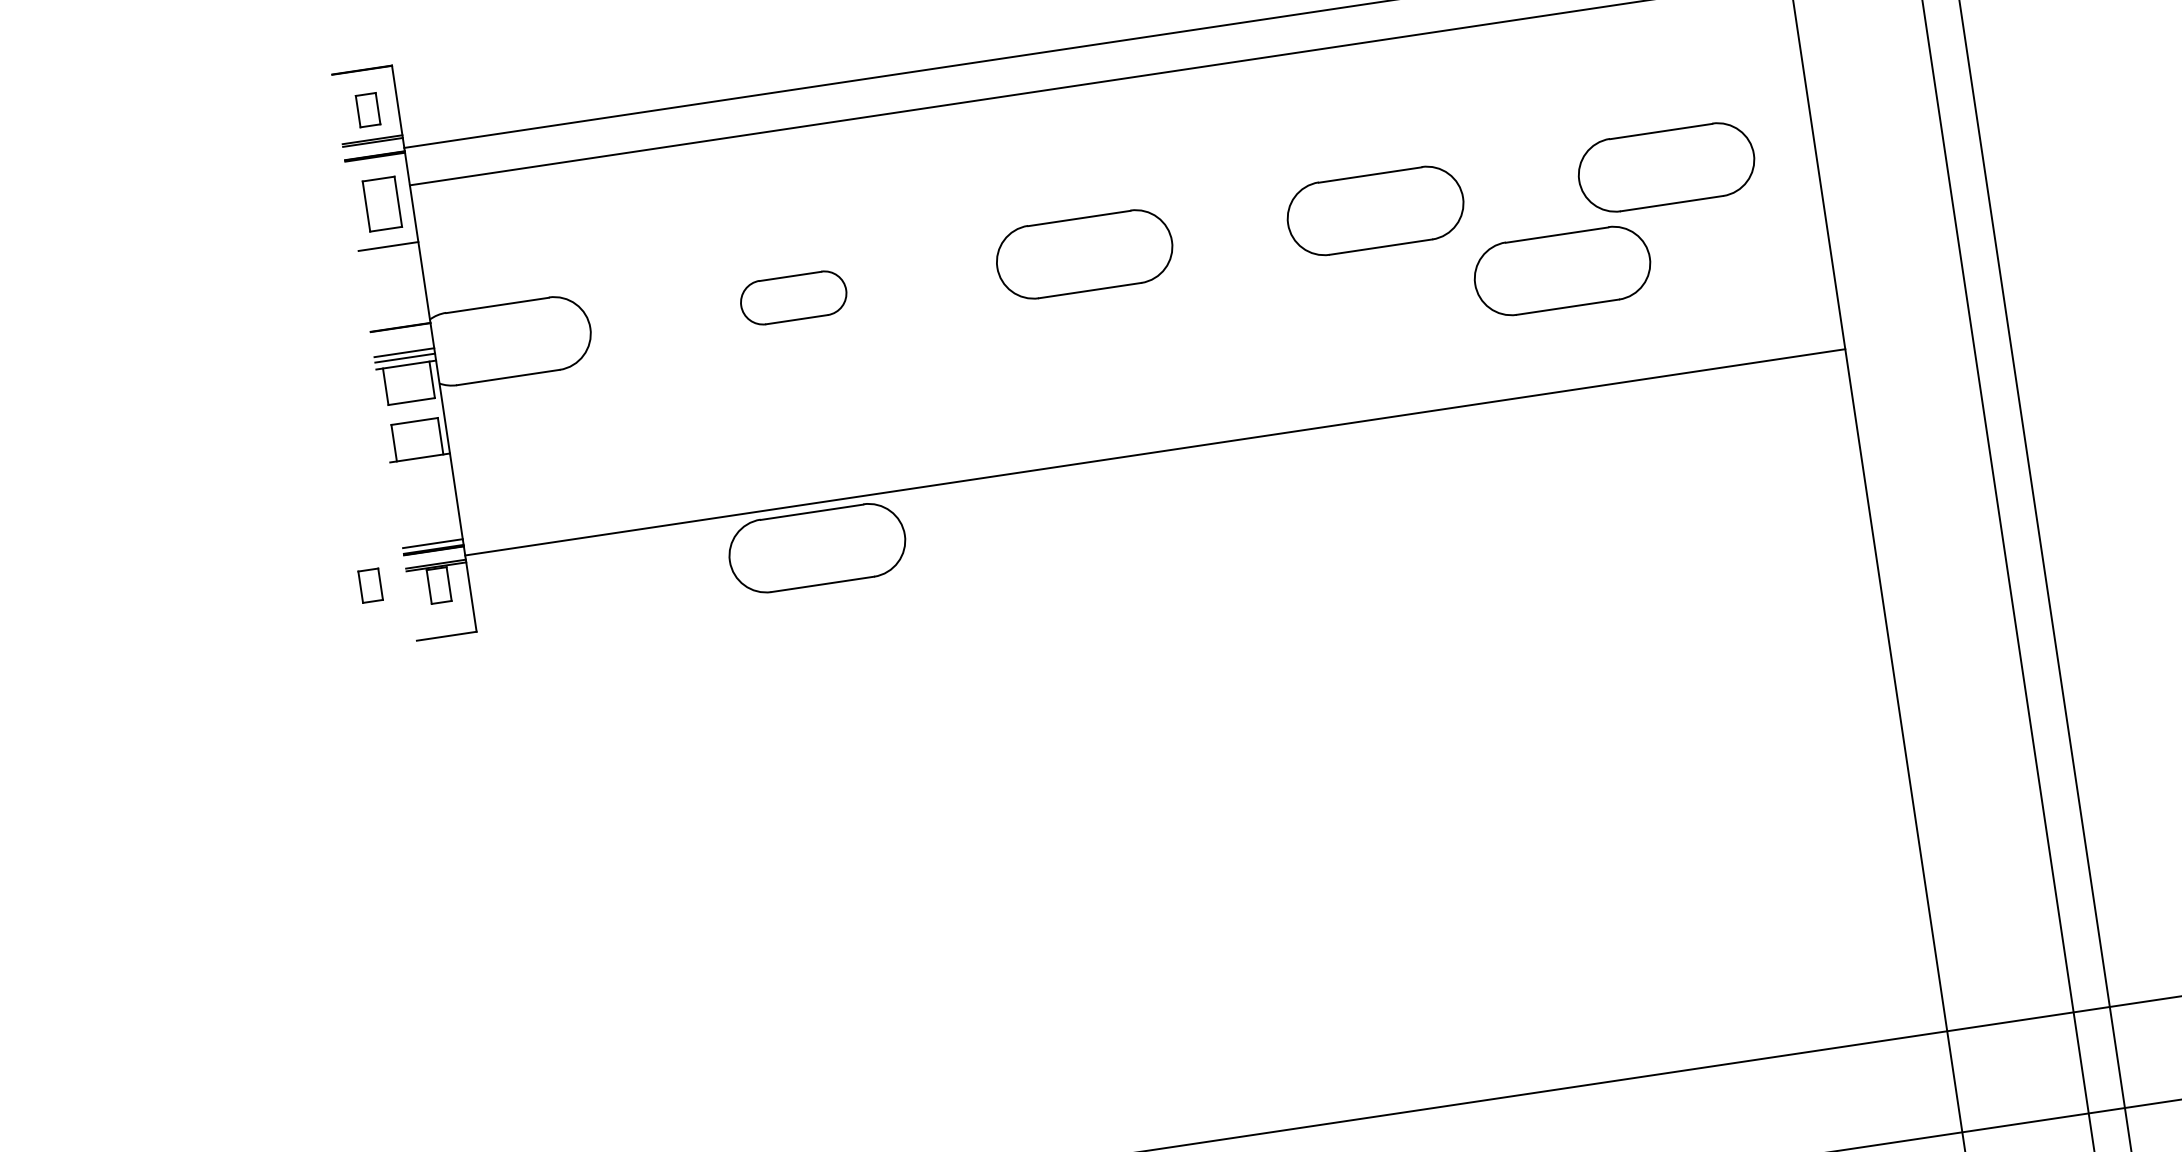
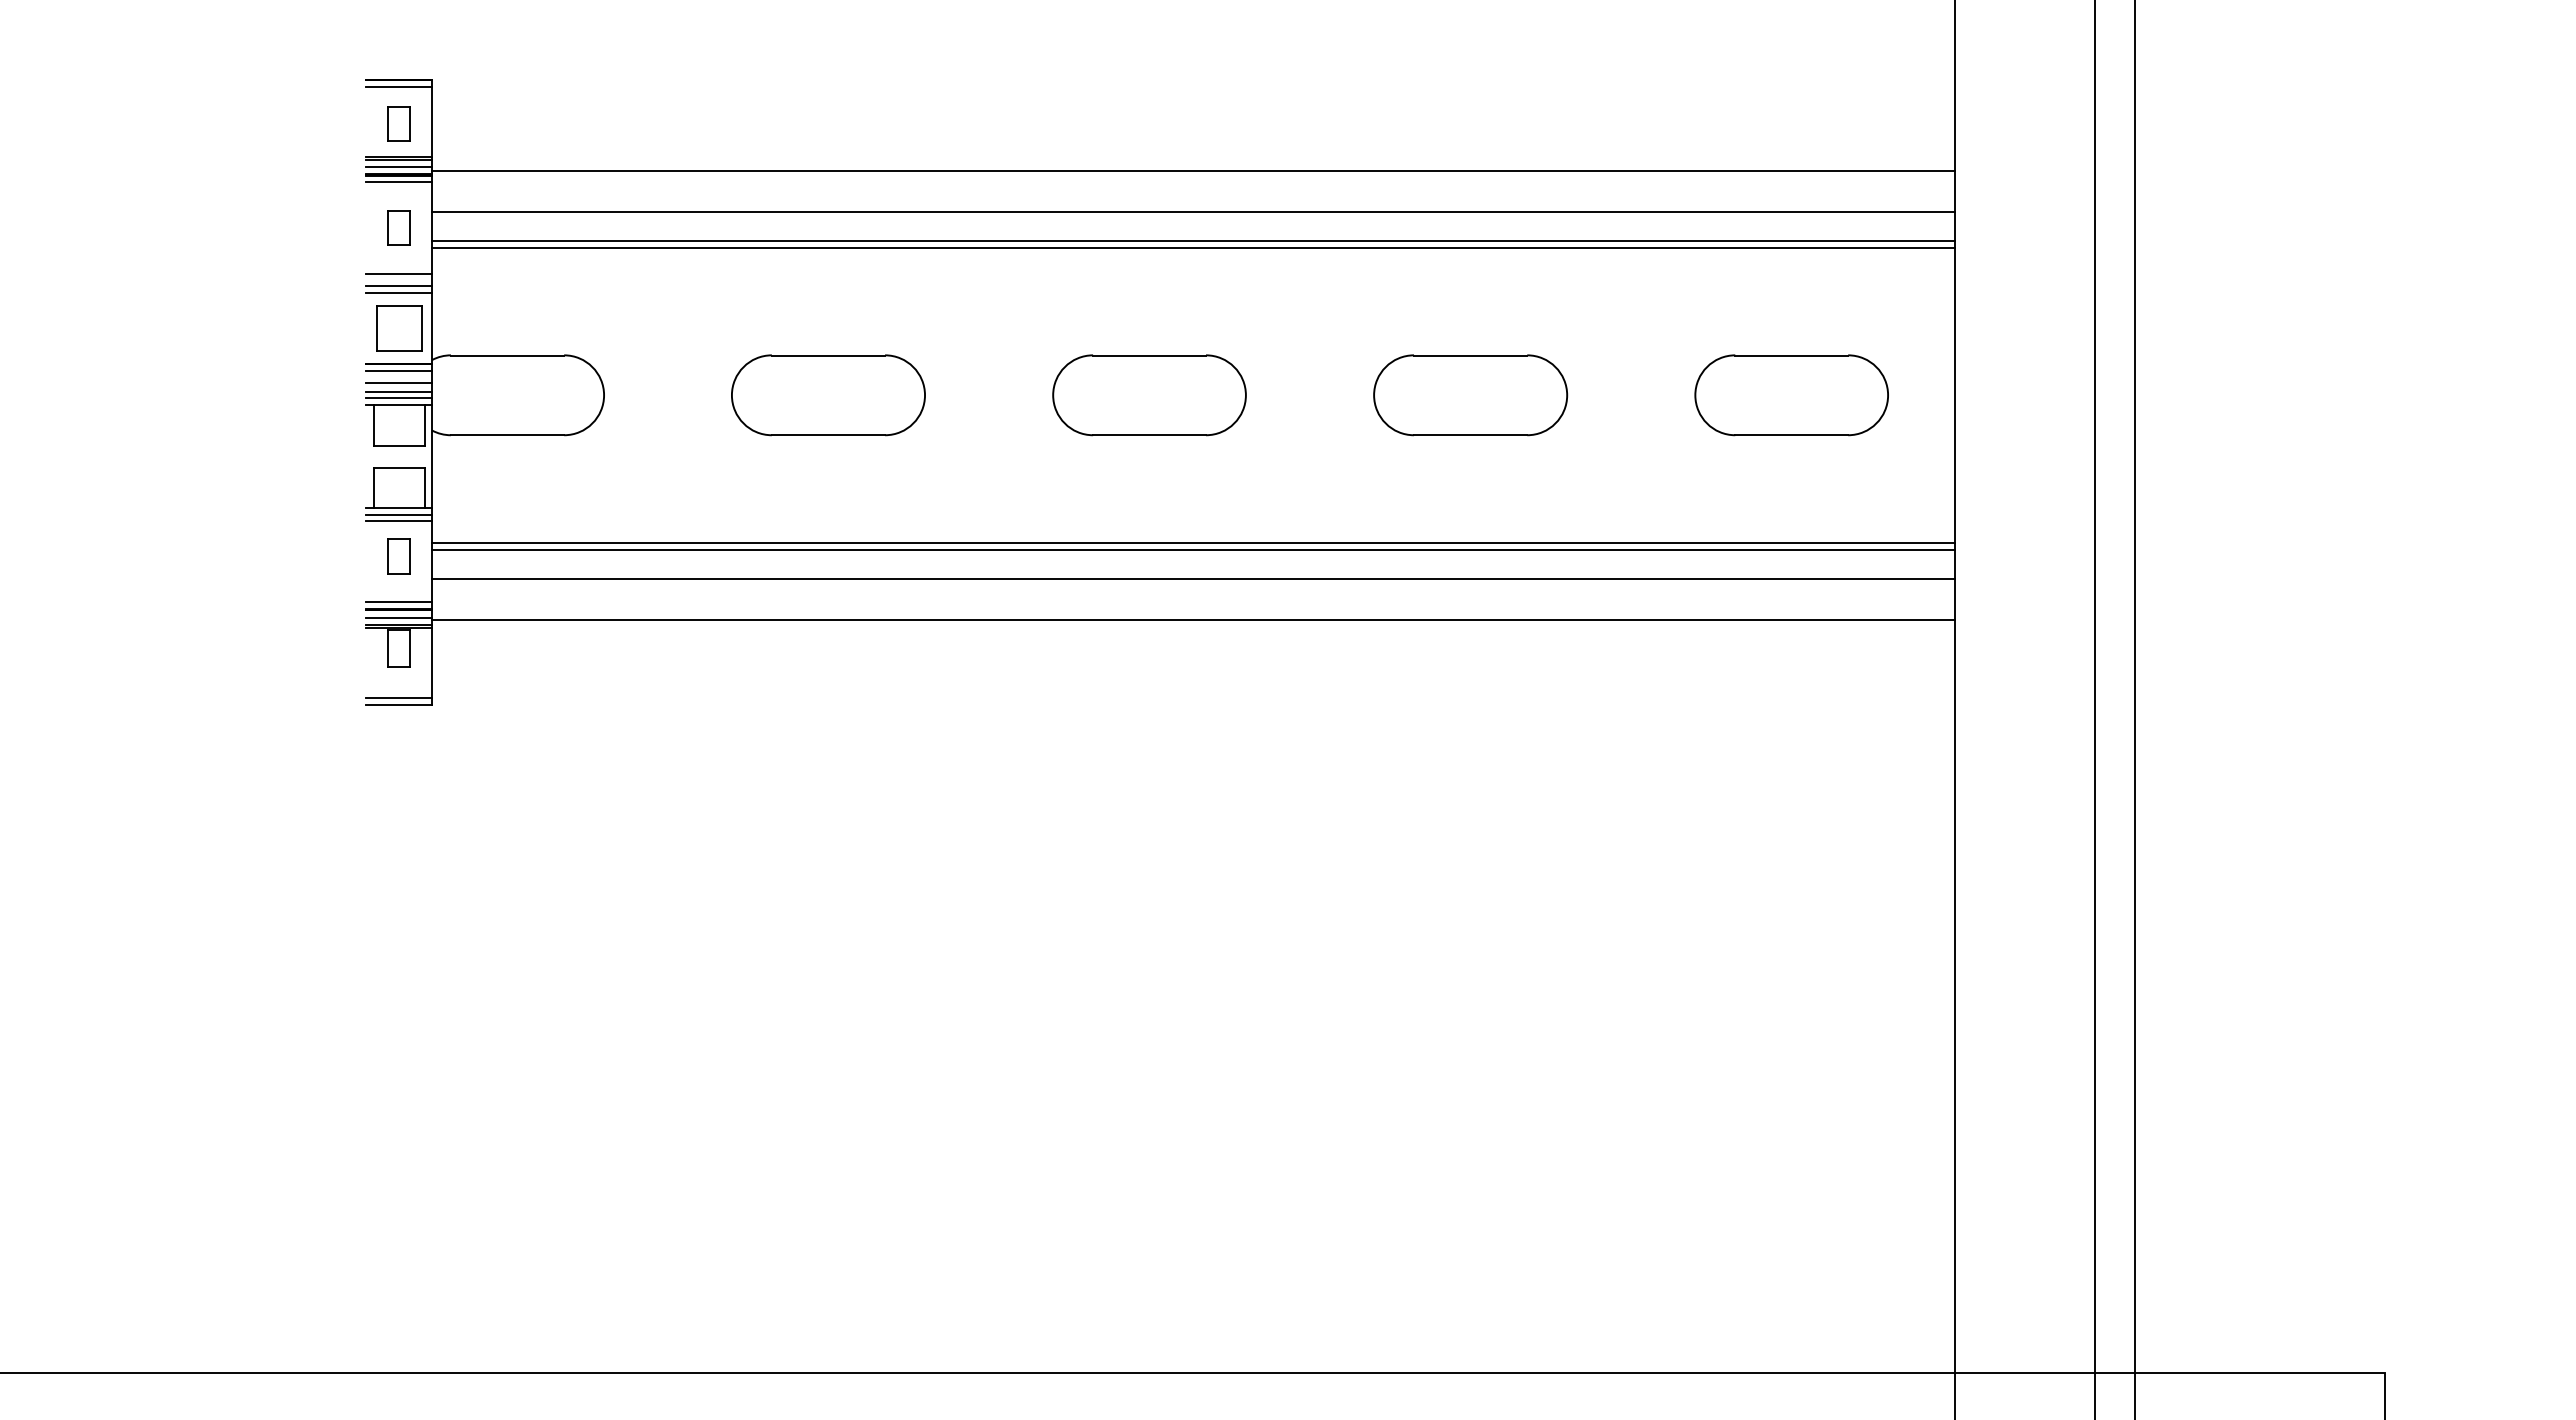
line: (363, 76) -> (399, 86), added
line: (1103, 109) -> (1193, 241), added
line: (1104, 114) -> (1193, 247), added
line: (374, 148) -> (399, 166), added
line: (376, 163) -> (399, 182), added
part: (381, 204) -> (398, 227), size x0.62
line: (390, 257) -> (399, 286), added
line: (391, 263) -> (399, 293), added
part: (1562, 271) -> (1662, 490), removed
part: (395, 295) -> (399, 328), added
part: (793, 298) -> (828, 395), size x1.67
line: (401, 333) -> (399, 370), added
line: (403, 344) -> (399, 382), added
line: (1144, 382) -> (1193, 543), added
line: (1145, 388) -> (1193, 549), added
line: (1149, 415) -> (1193, 579), added
line: (421, 464) -> (399, 515), added
line: (422, 470) -> (399, 521), added
part: (817, 548) -> (813, 669), removed
line: (435, 558) -> (399, 618), added
part: (369, 585) -> (398, 556), moved
line: (445, 629) -> (399, 697), added

